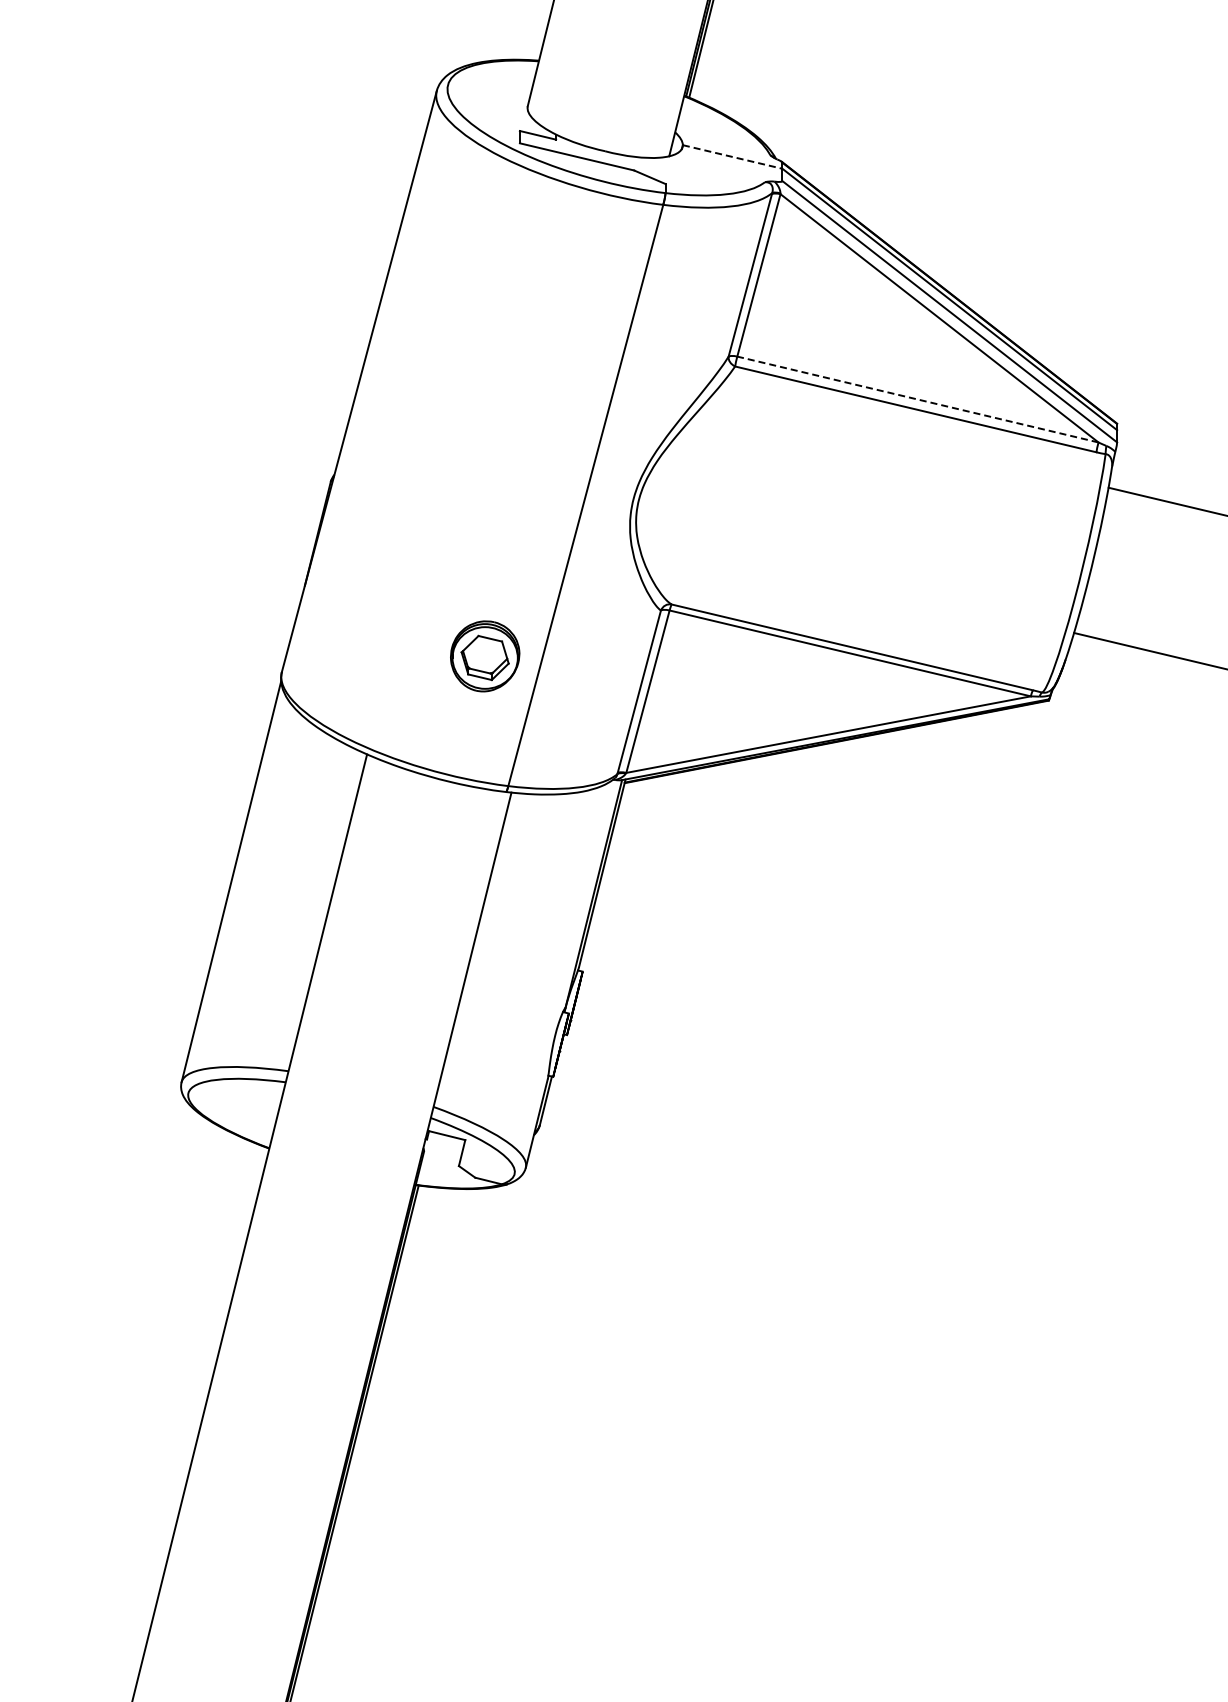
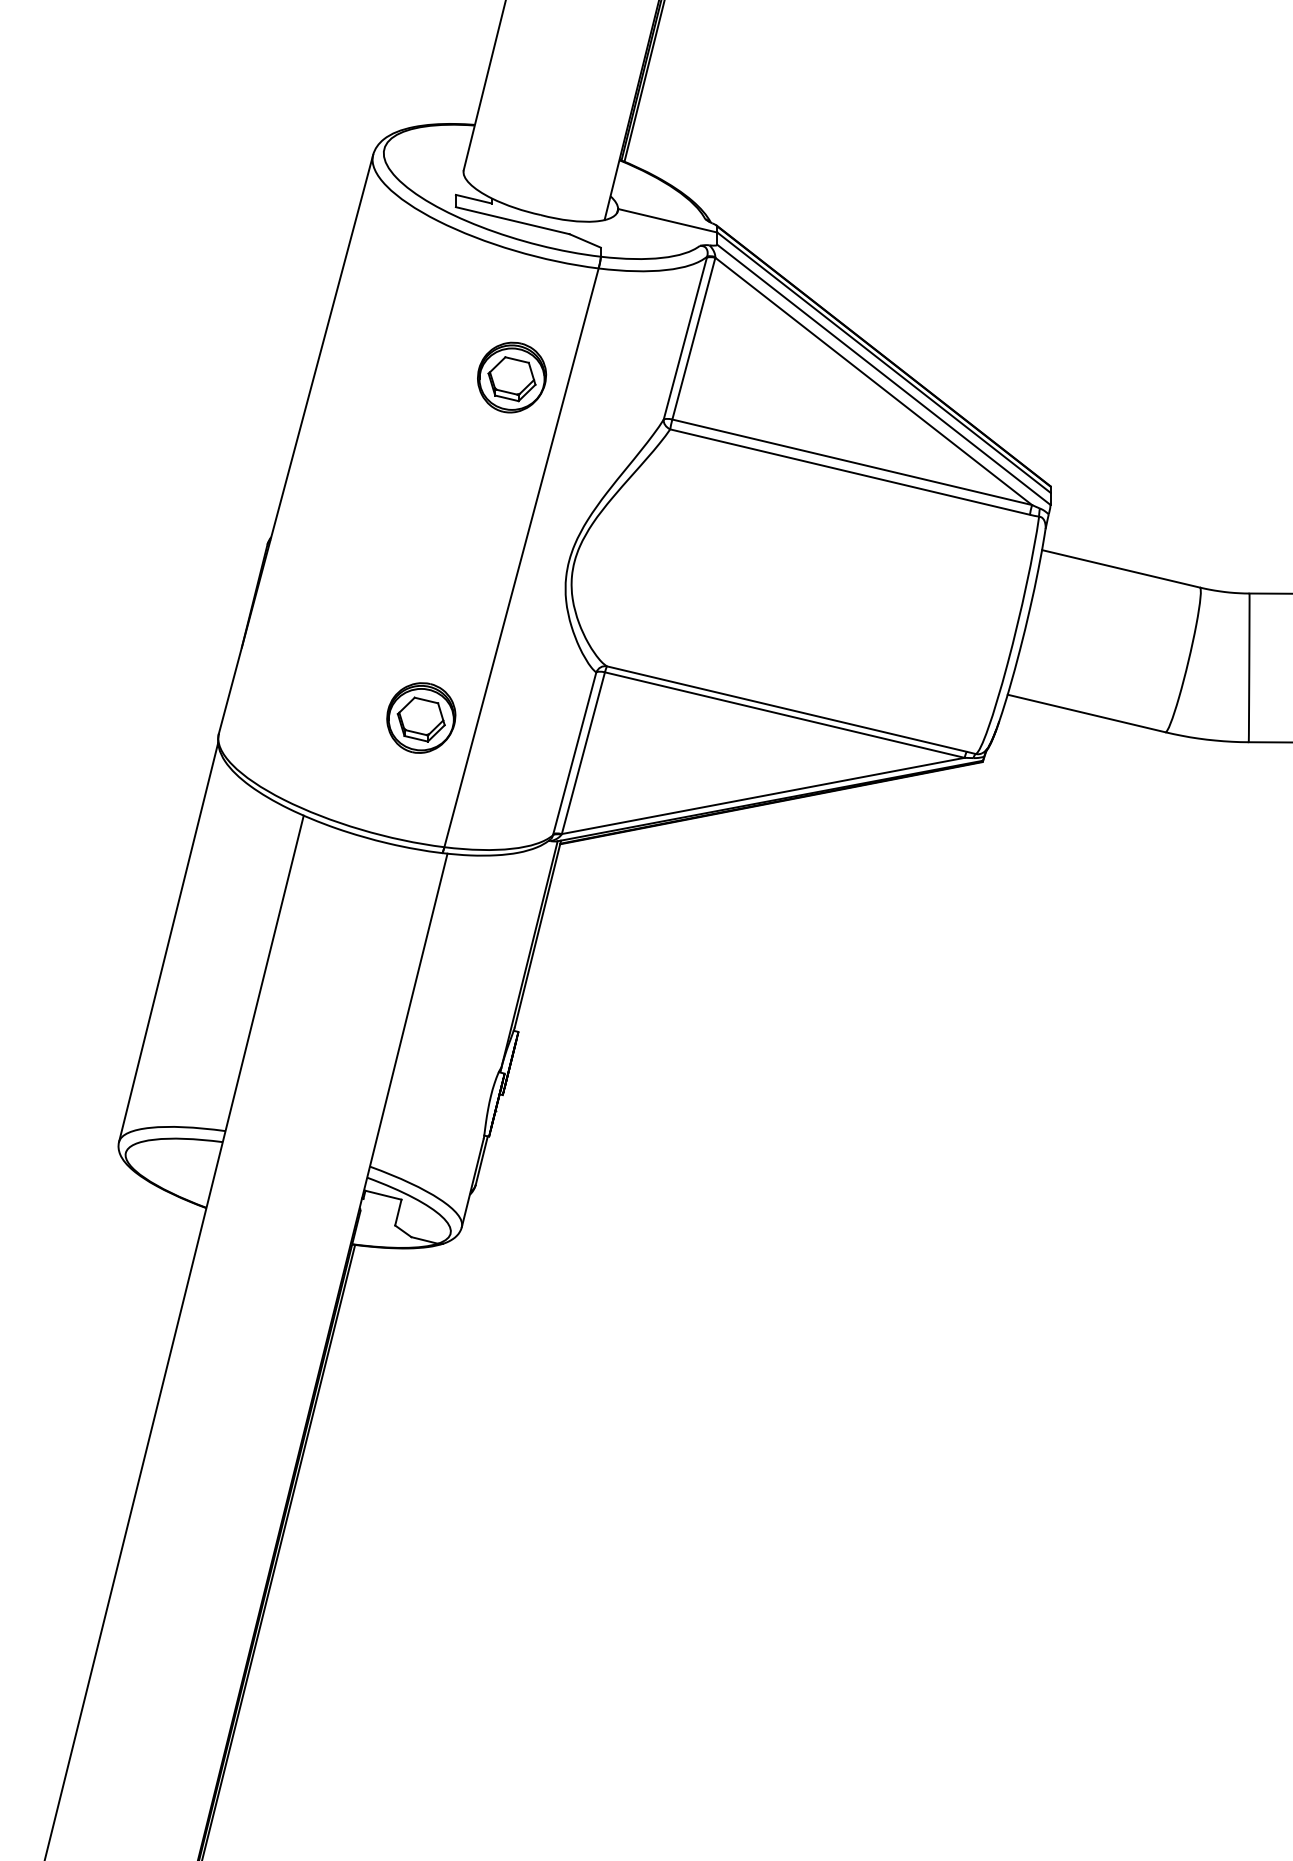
line: (732, 156) -> (667, 220), dashed -> solid
part: (576, 314) -> (512, 377), added
line: (918, 399) -> (852, 462), dashed -> solid

